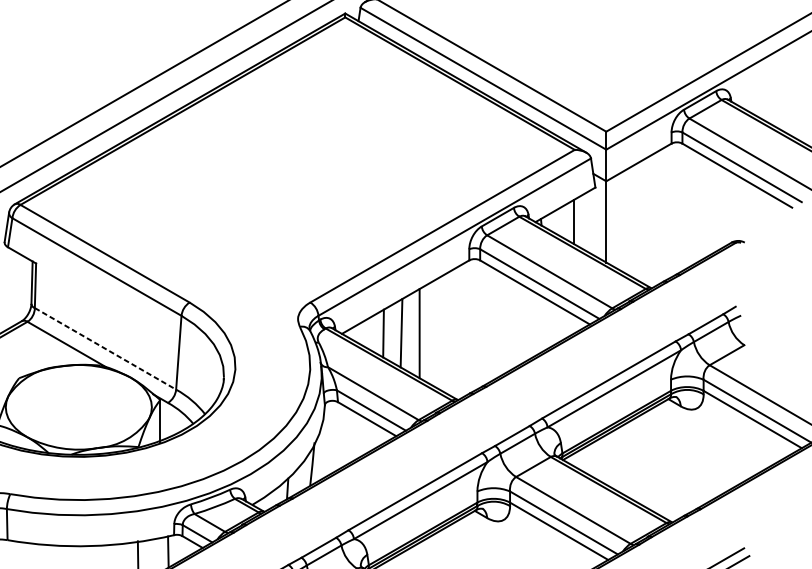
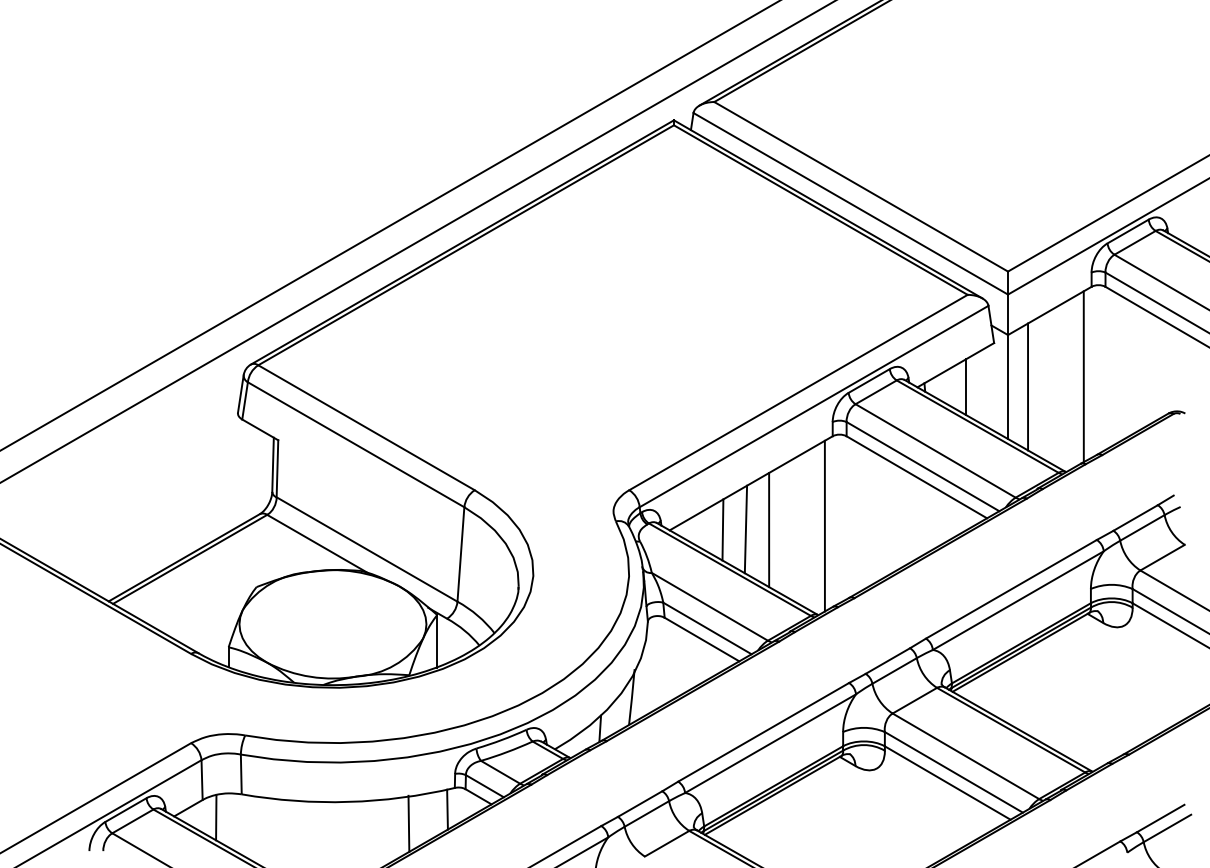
line: (665, 213) -> (1083, 376), added
line: (622, 221) -> (1028, 386), added
line: (462, 330) -> (824, 525), added
line: (105, 348) -> (367, 549), dashed -> solid

